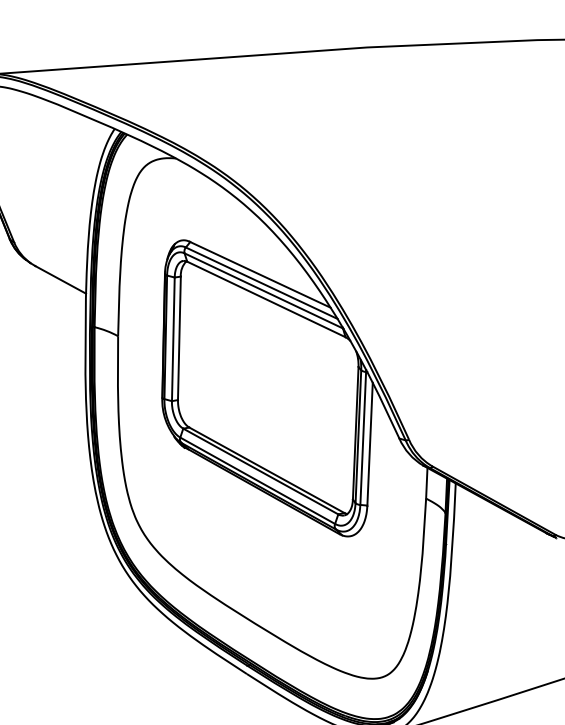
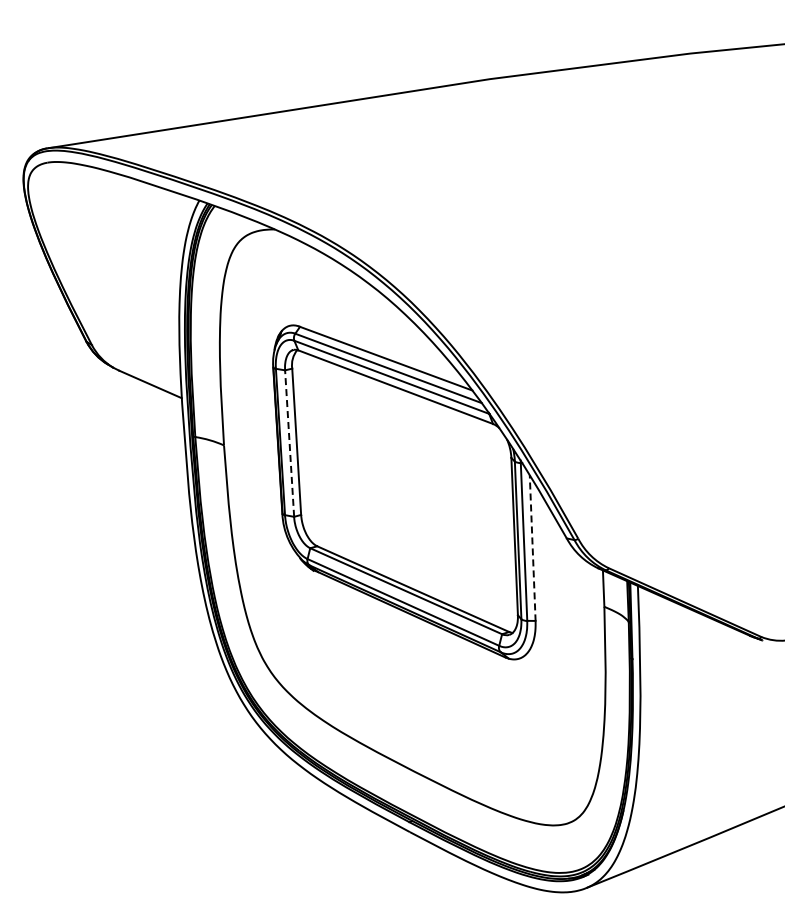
line: (173, 339) -> (289, 443), solid -> dashed
line: (369, 443) -> (532, 547), solid -> dashed

